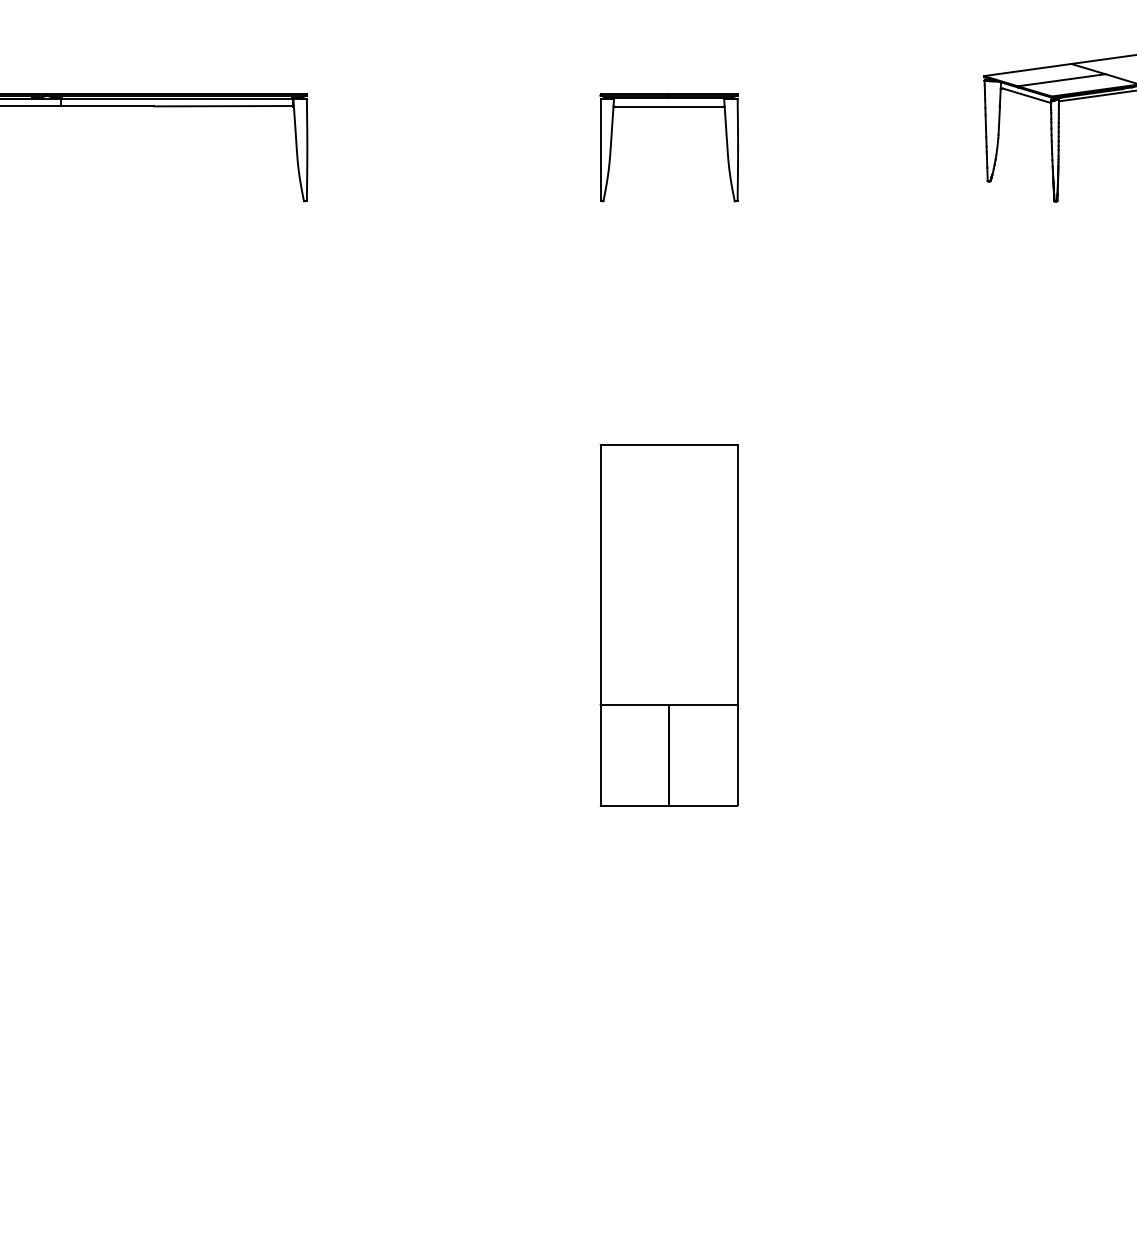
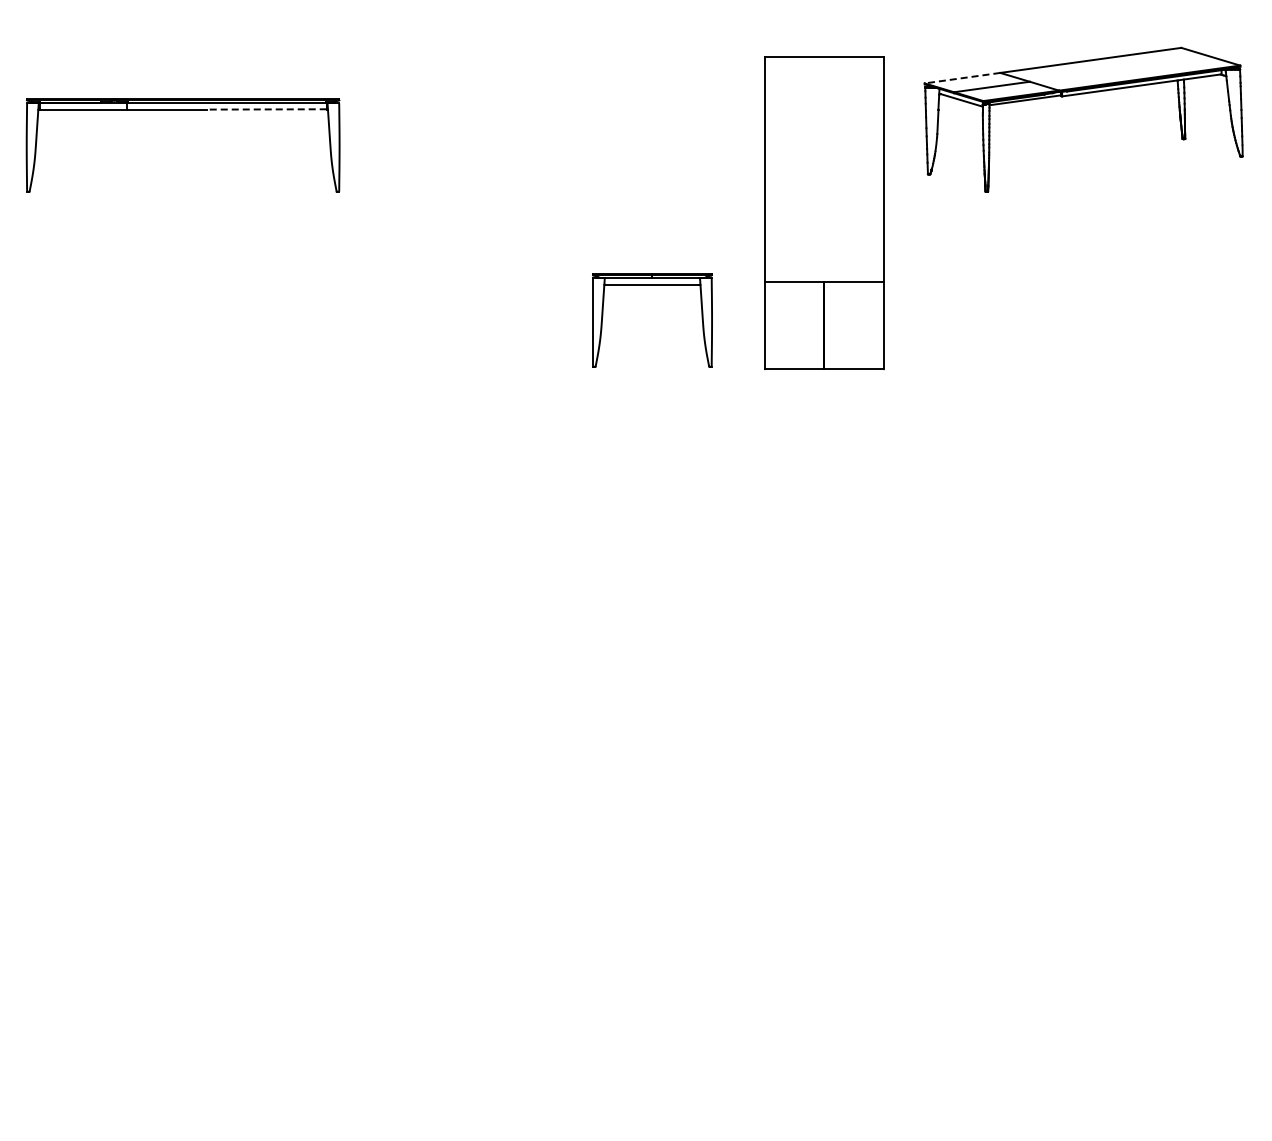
line: (1027, 70) -> (962, 78), solid -> dashed
line: (222, 106) -> (266, 109), solid -> dashed
part: (669, 107) -> (652, 285), moved
part: (669, 624) -> (824, 212), moved

